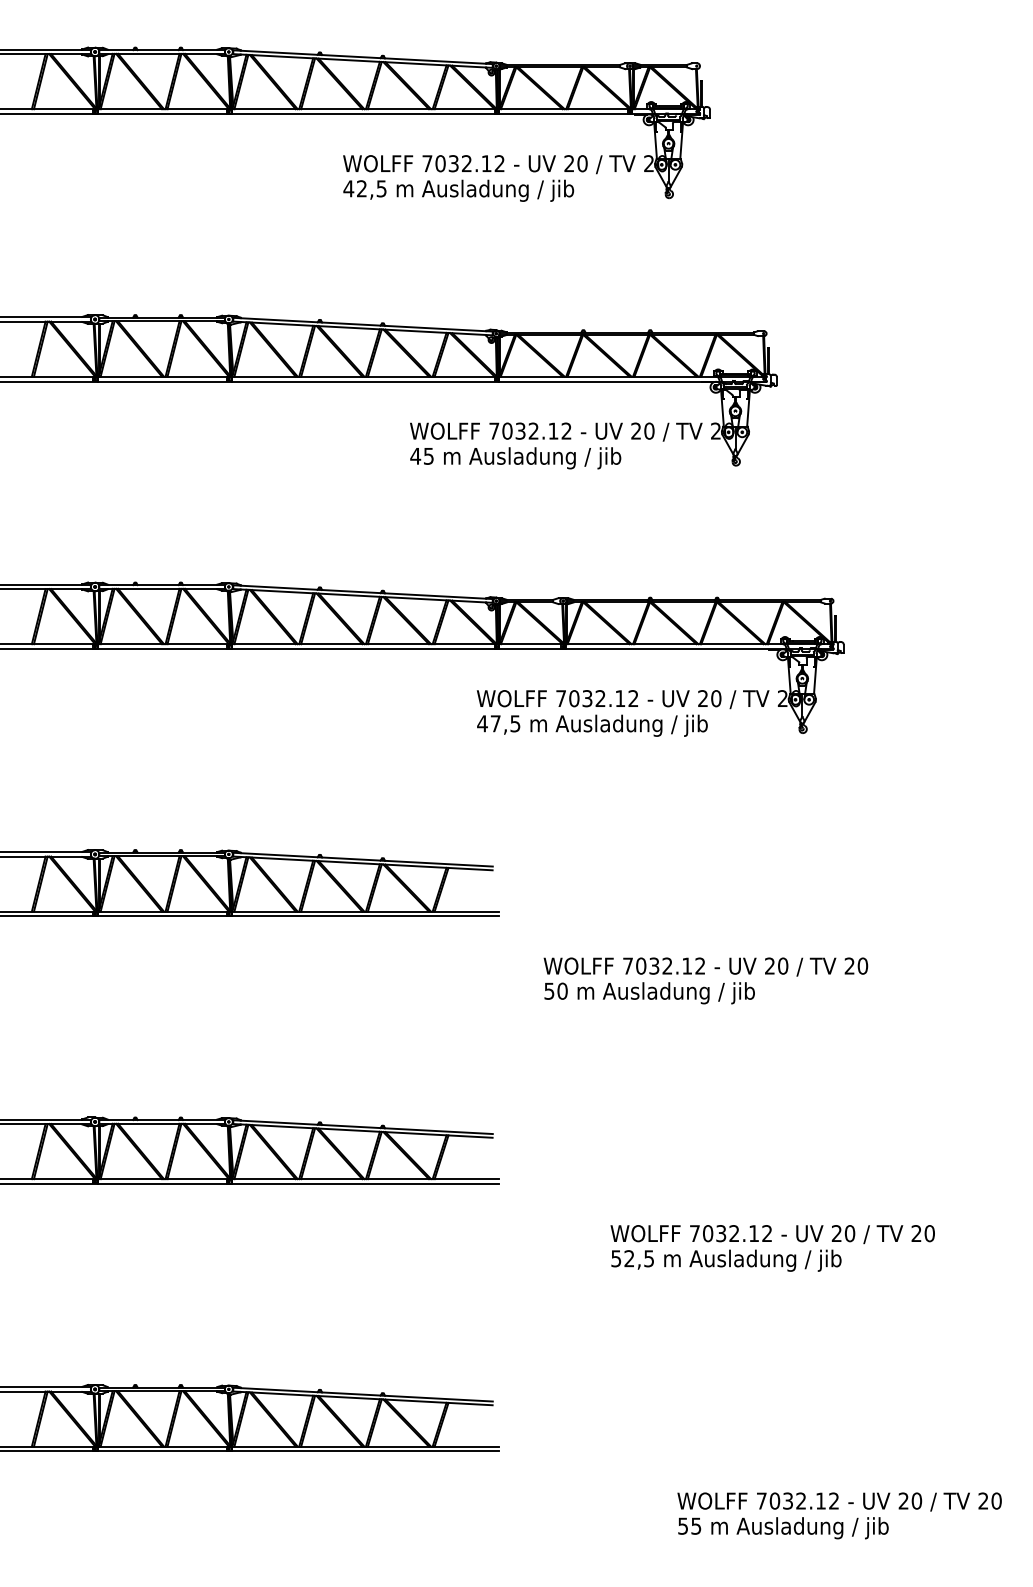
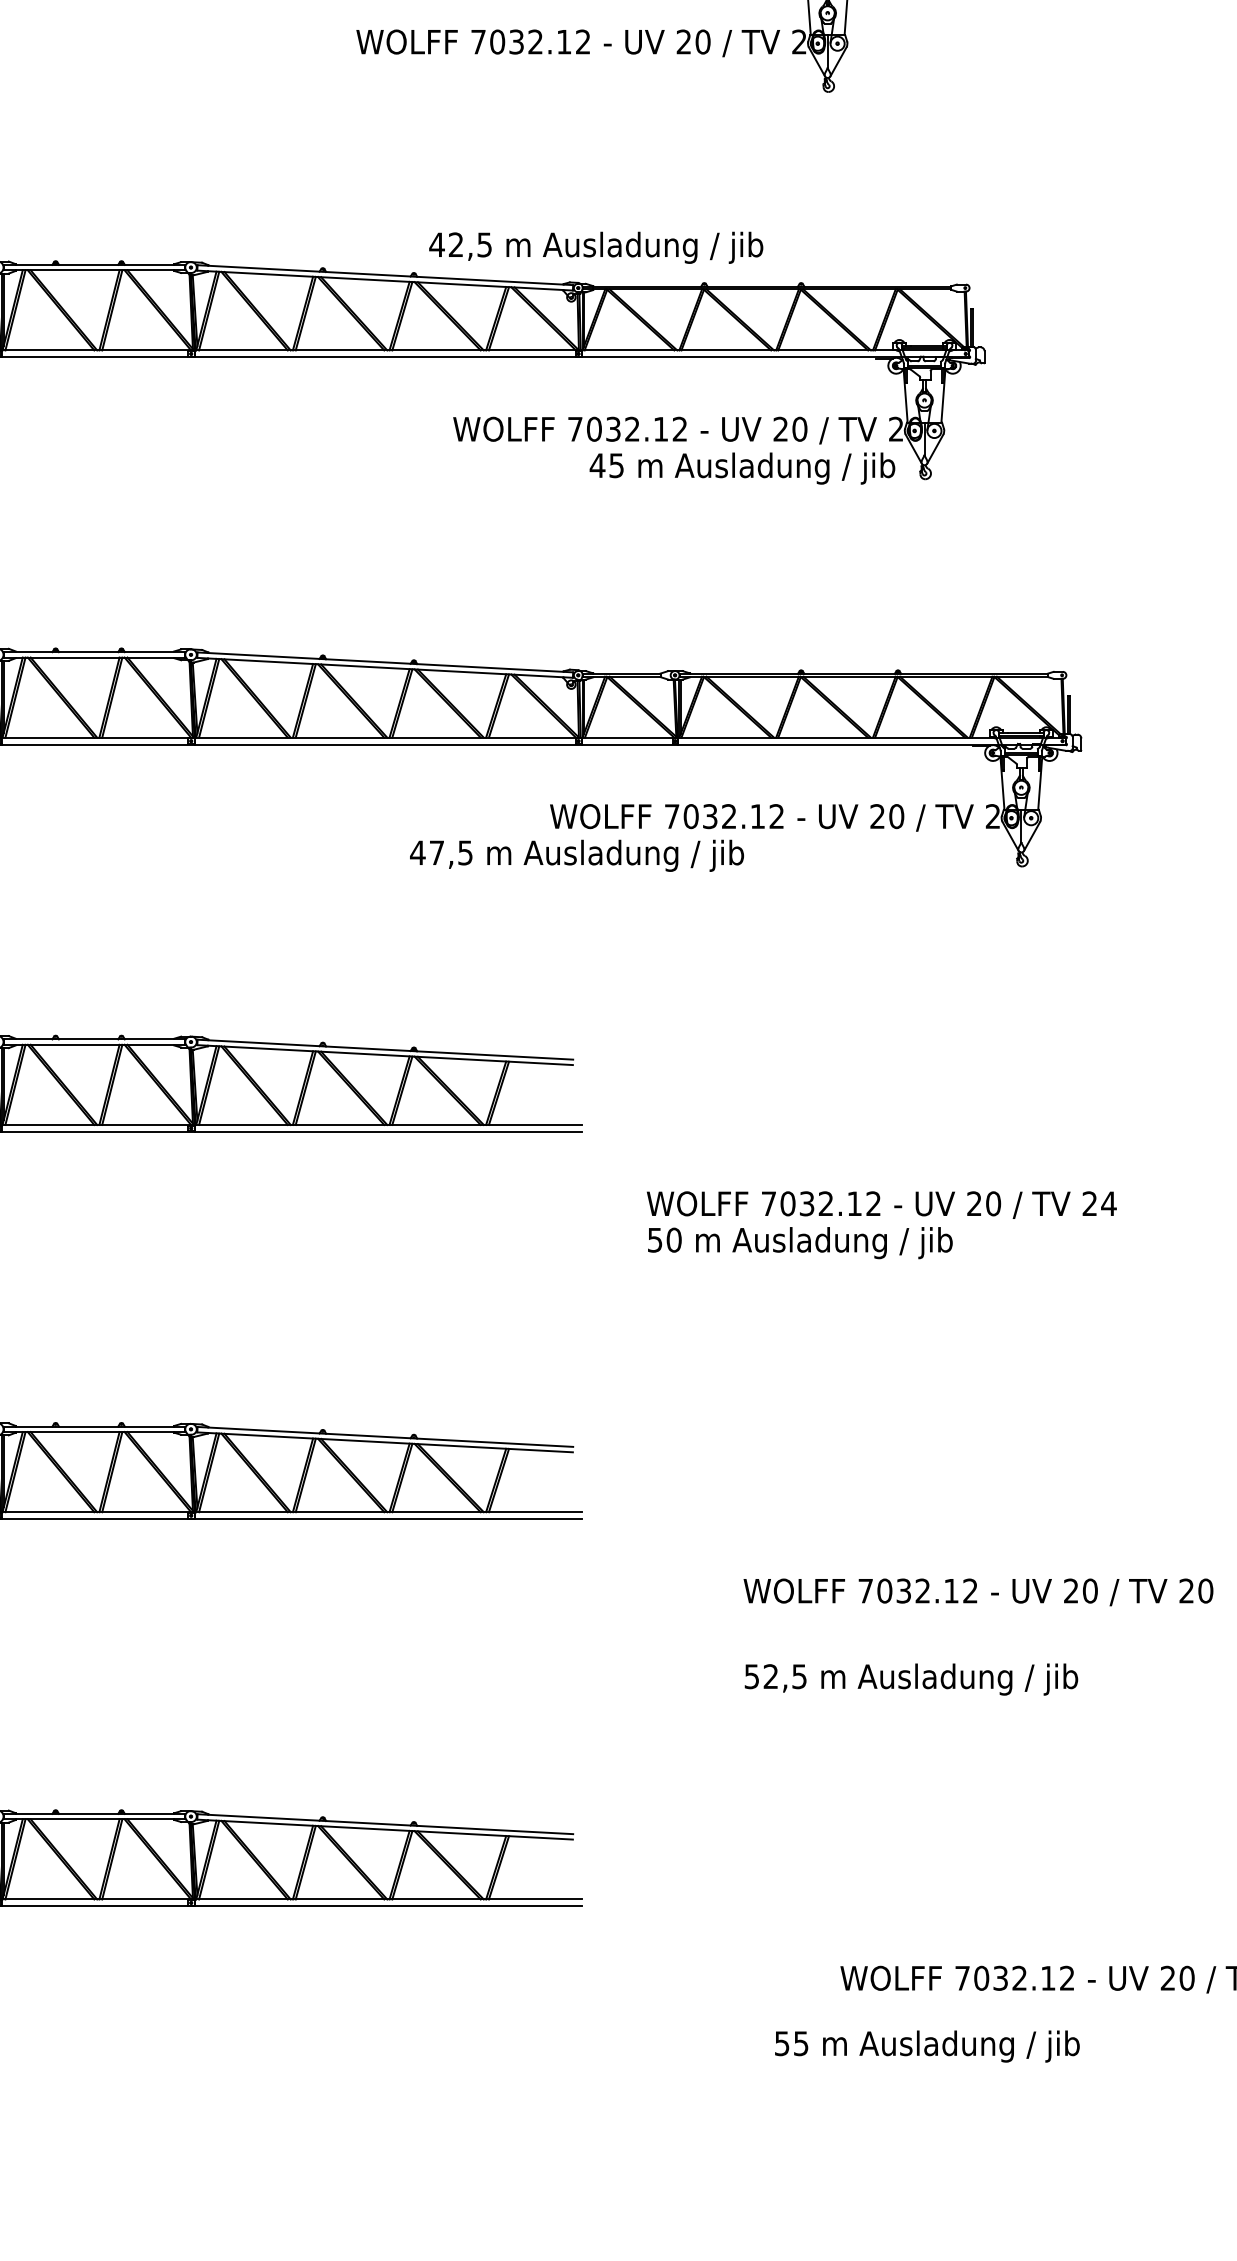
text: (458, 190) -> (595, 247), moved
text: (515, 458) -> (742, 468), moved
text: (592, 725) -> (577, 855), moved
text: (862, 965) -> (1108, 1202), 20 -> 24
text: (726, 1260) -> (911, 1679), moved
text: (783, 1528) -> (927, 2046), moved

